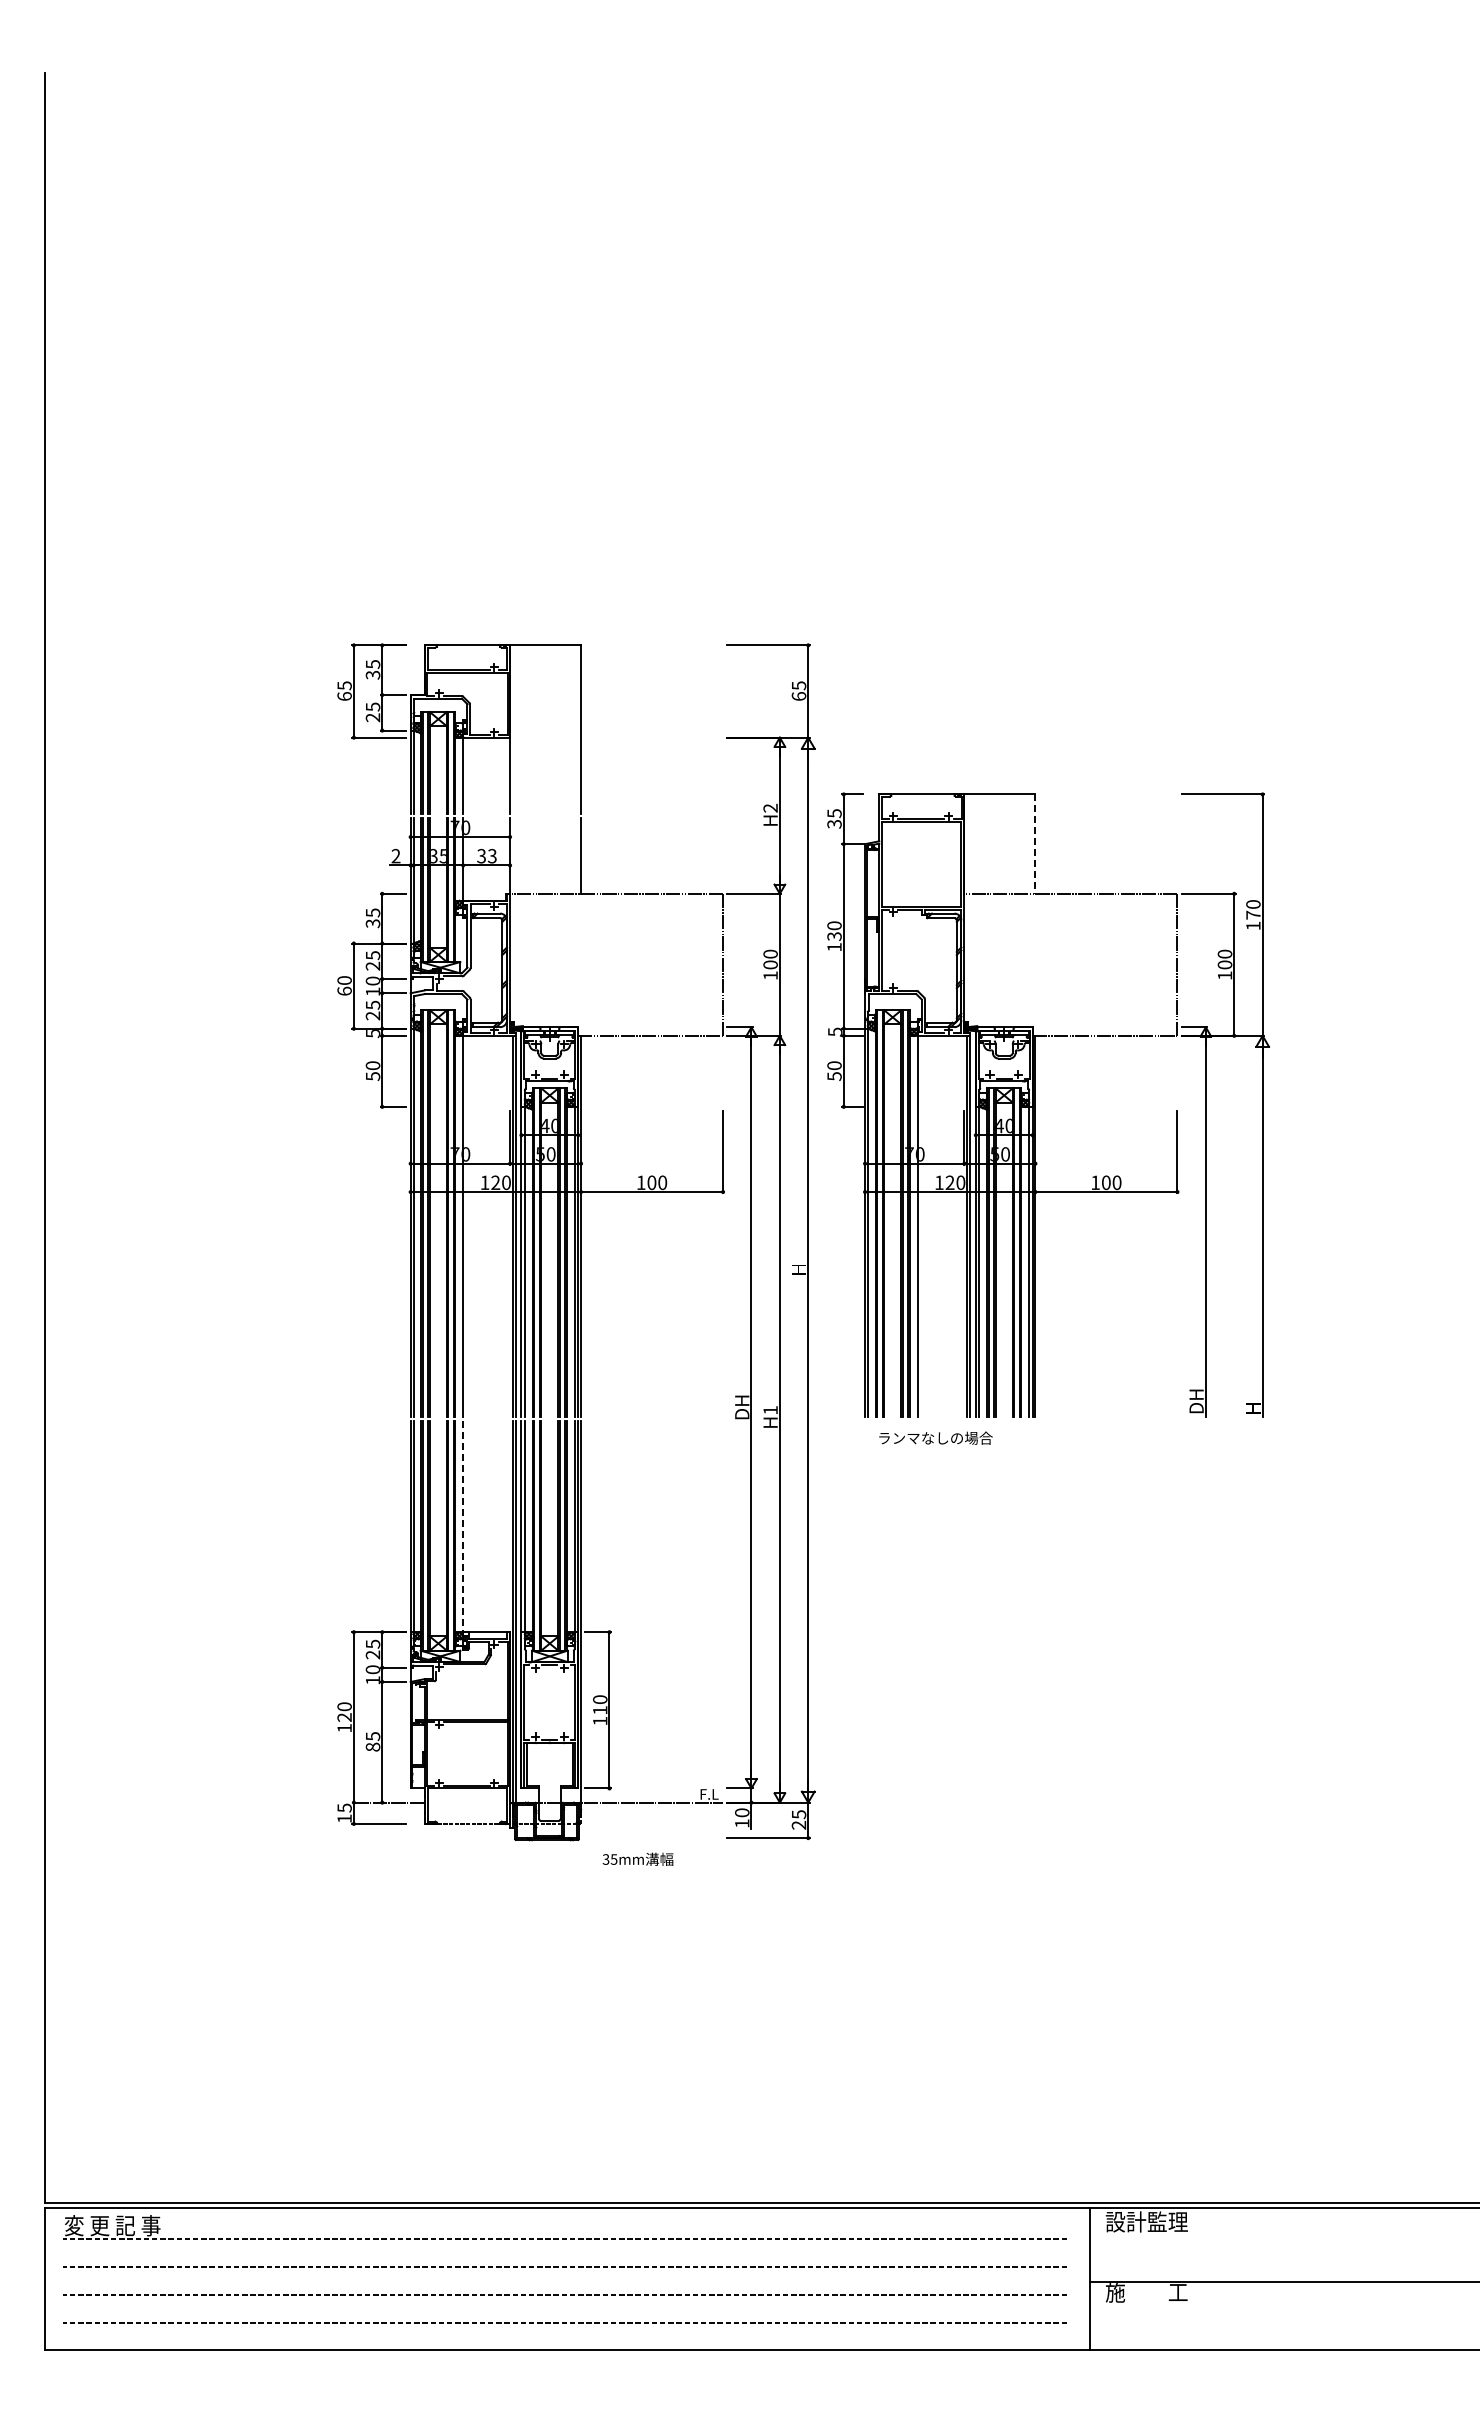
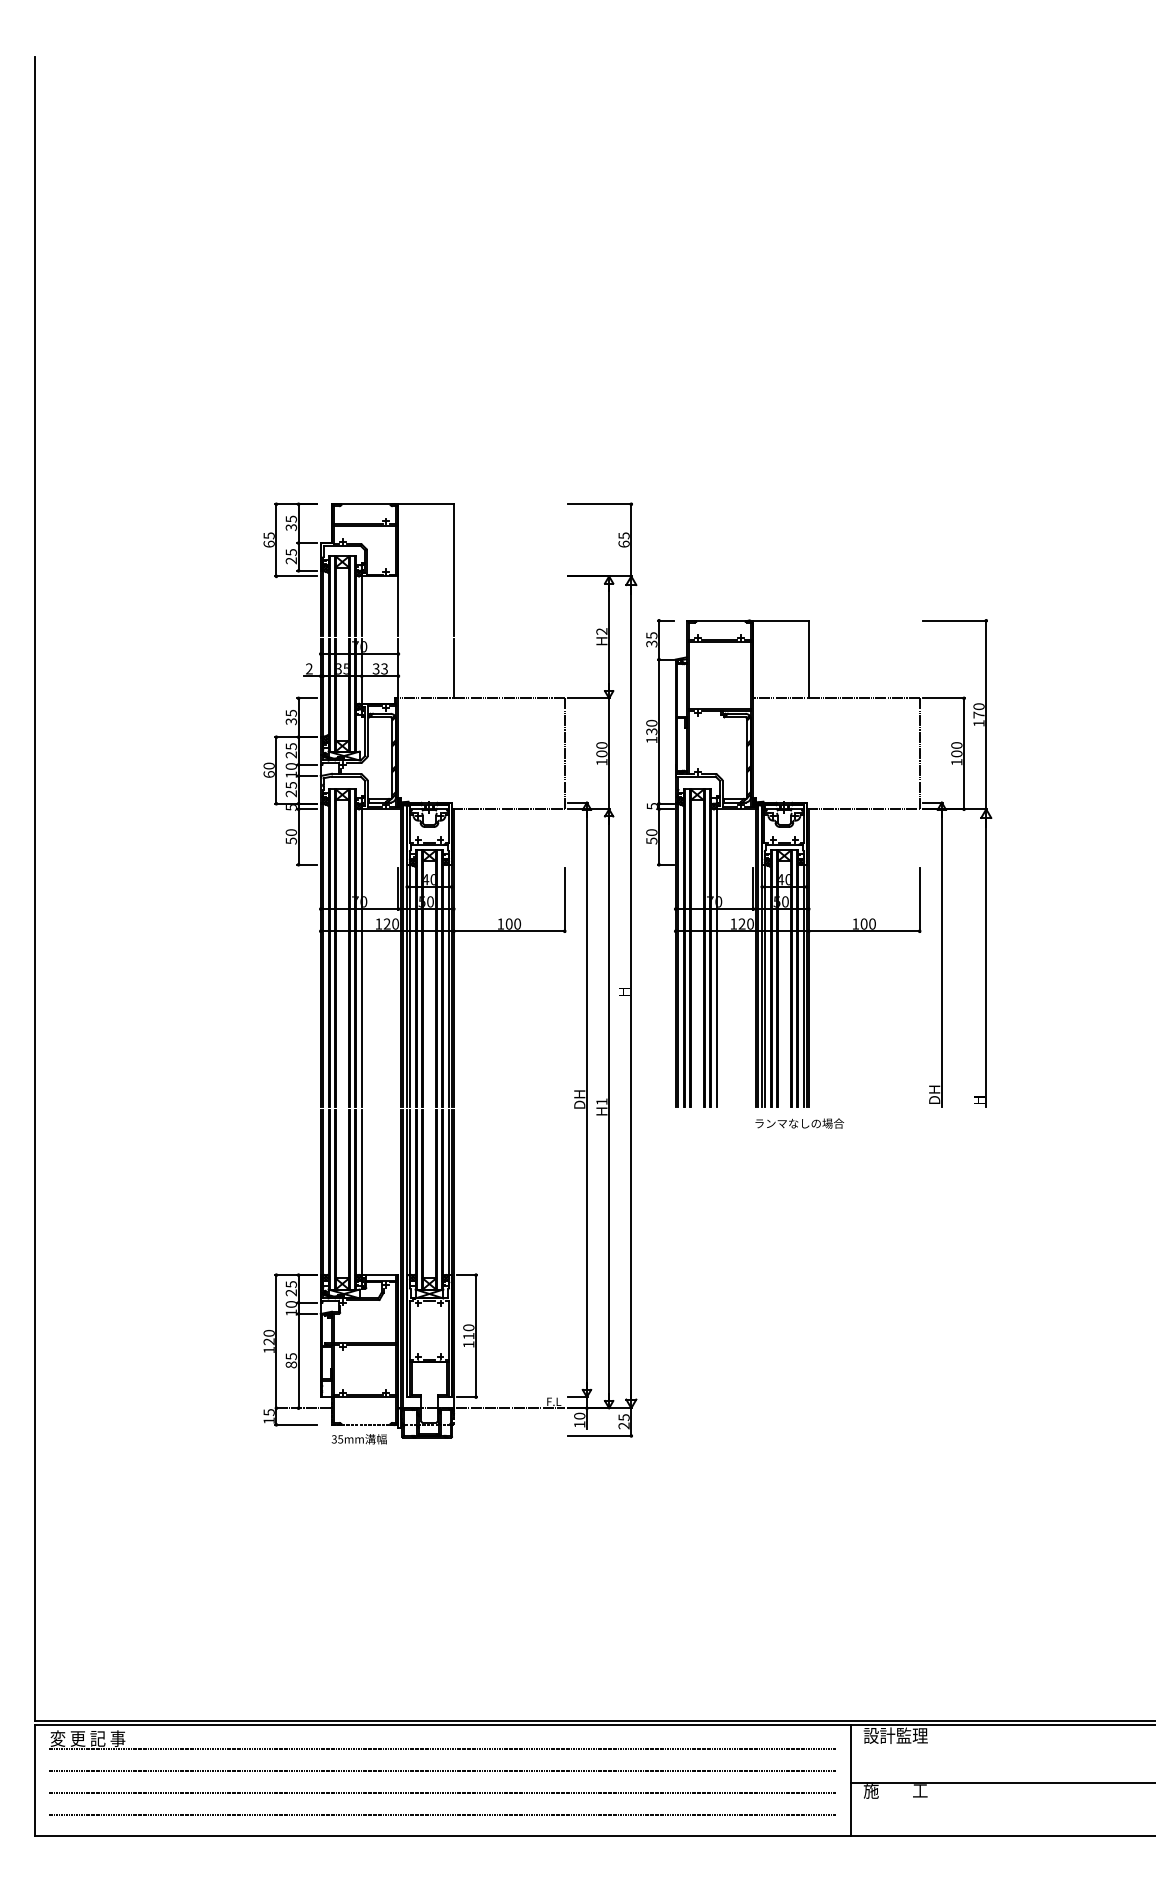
line: (1035, 844) -> (808, 659), dashed -> solid
text: (935, 1437) -> (799, 1123), moved
line: (463, 1527) -> (362, 1193), dashed -> solid
text: (637, 1858) -> (358, 1438), moved

